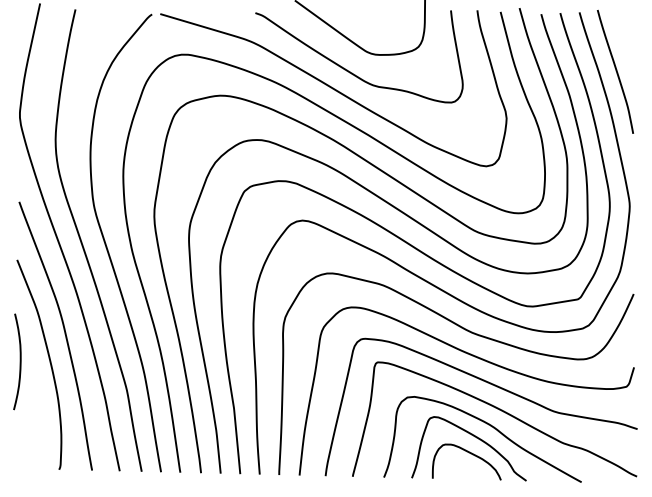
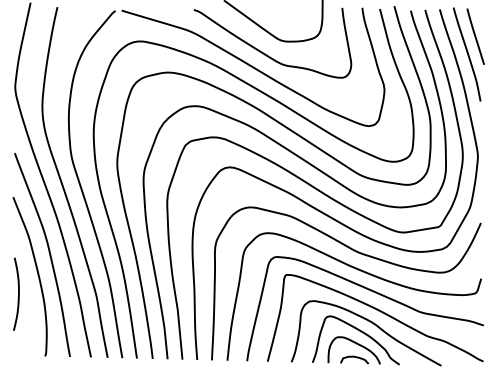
line: (626, 48) -> (475, 36), added
curve: (19, 361) -> (18, 293), moved
curve: (467, 471) -> (354, 357), added

